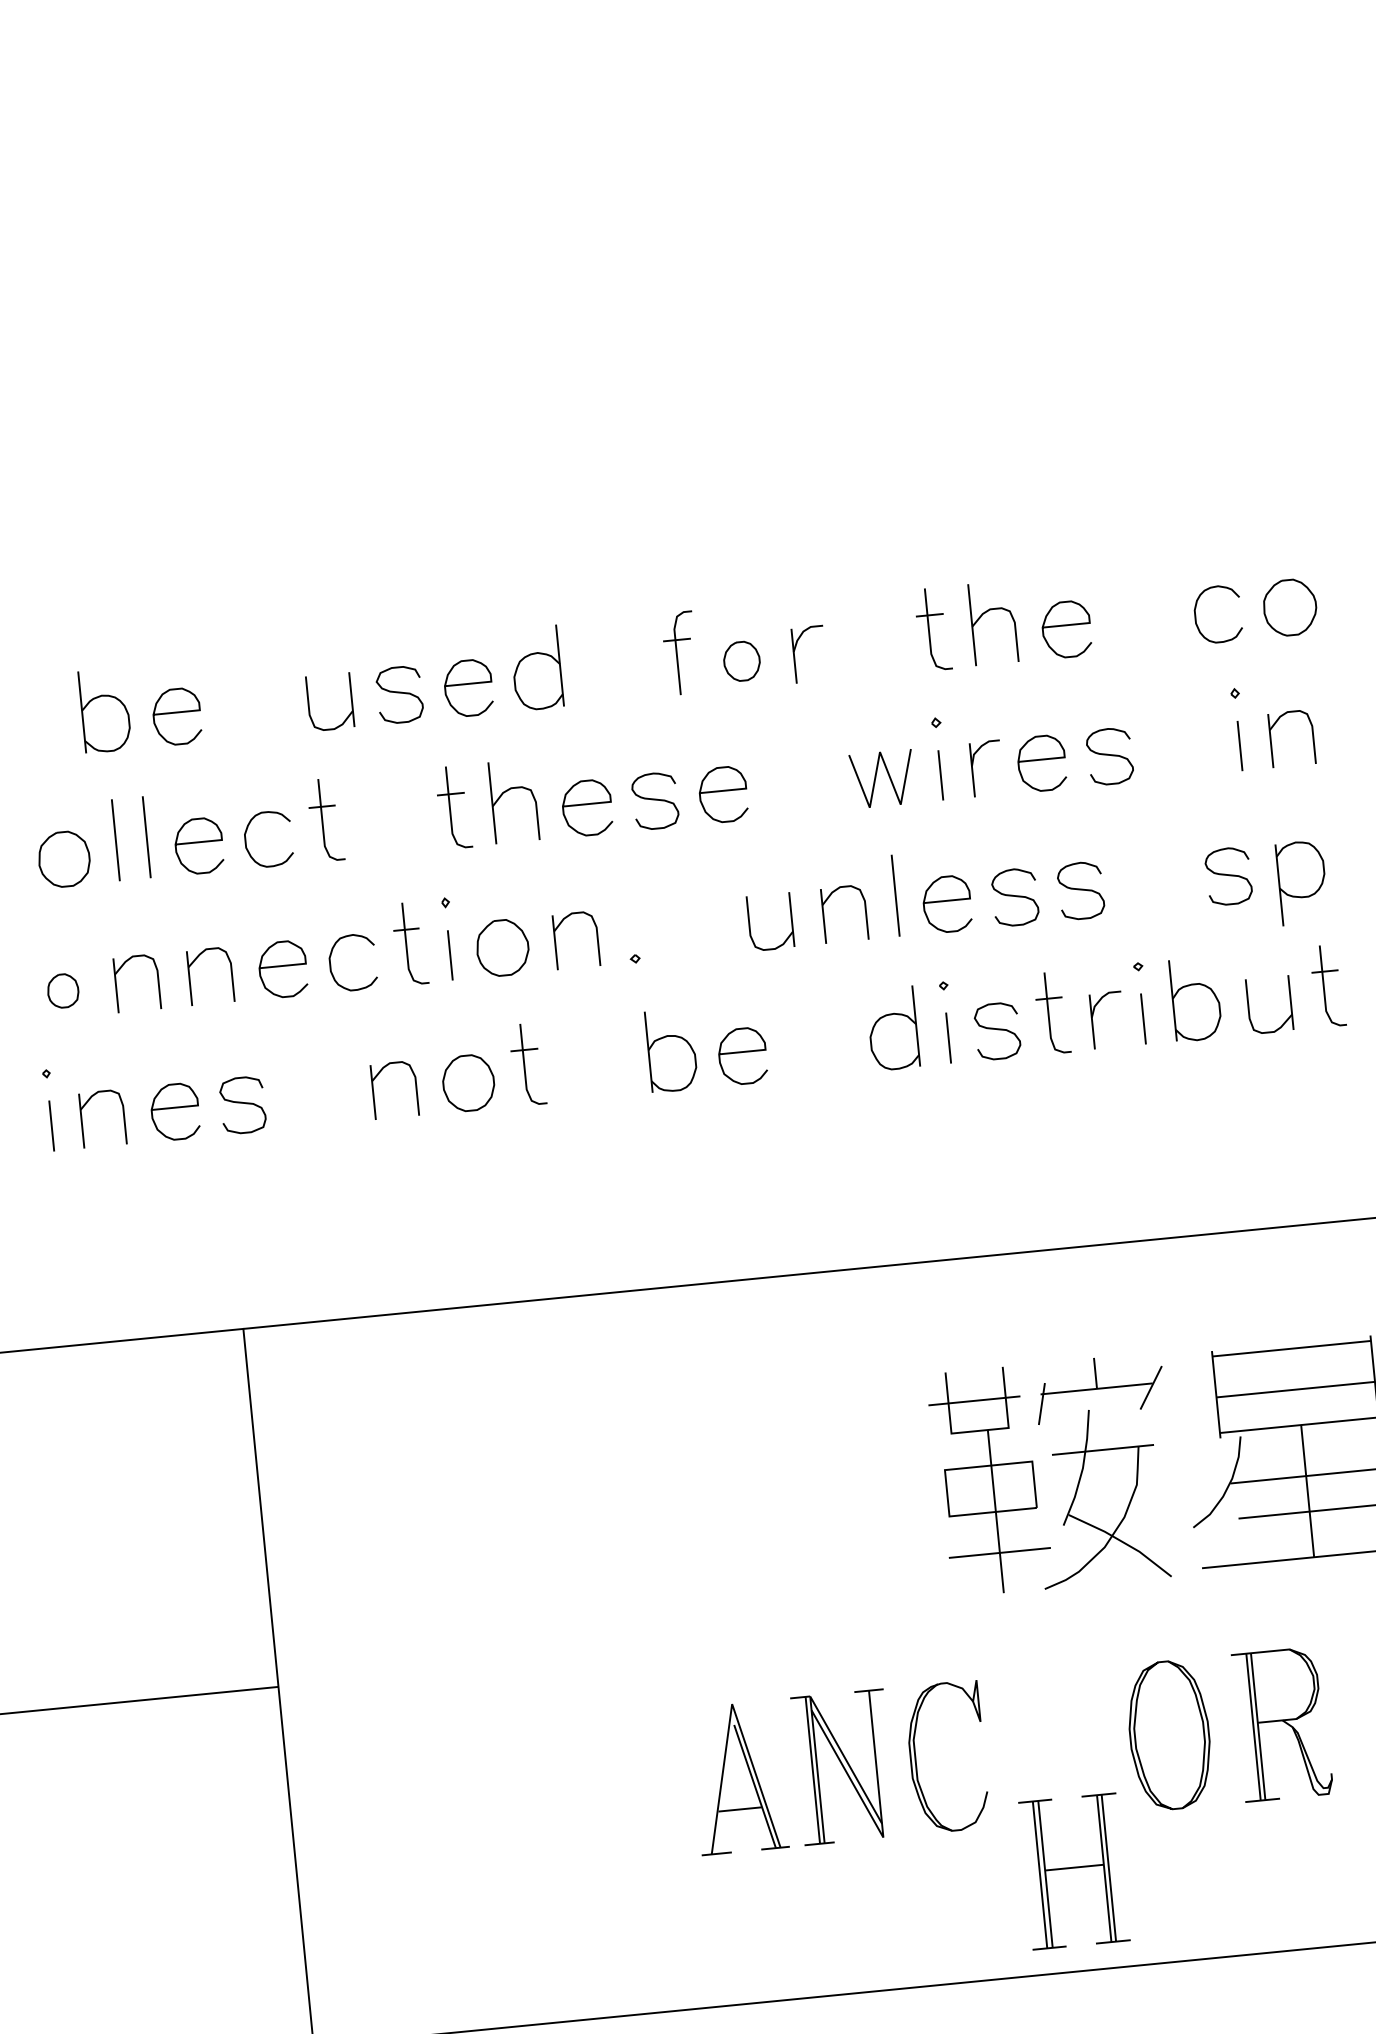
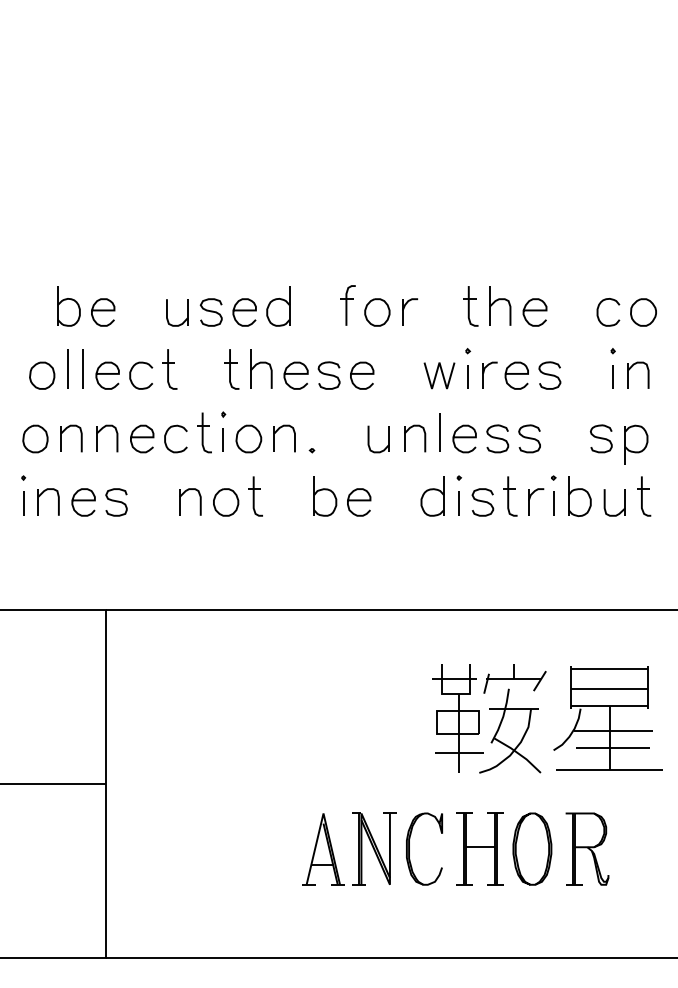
part: (742, 661) -> (377, 312), size x1.43
part: (63, 989) -> (35, 438), size x1.67
part: (1072, 1870) -> (479, 848), moved

